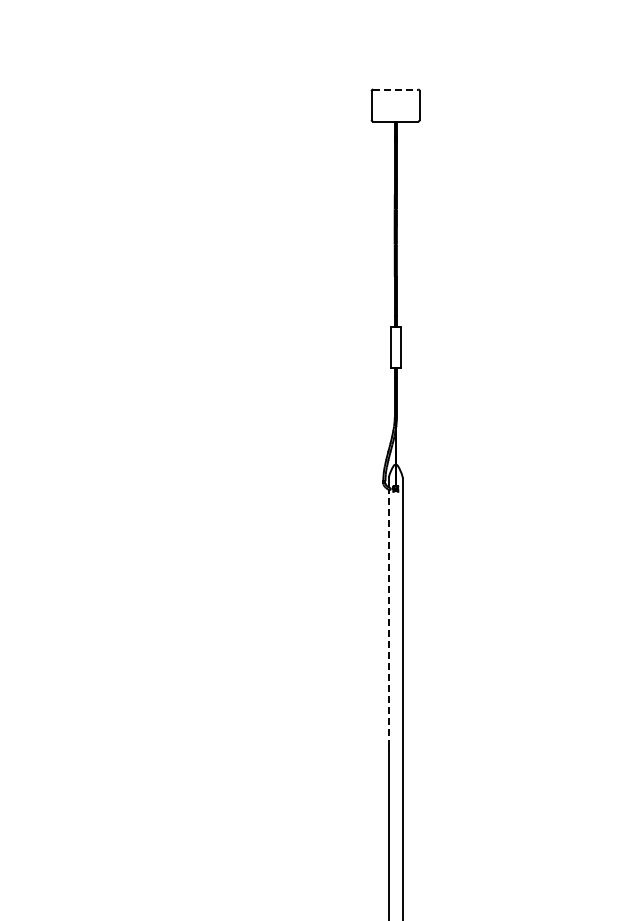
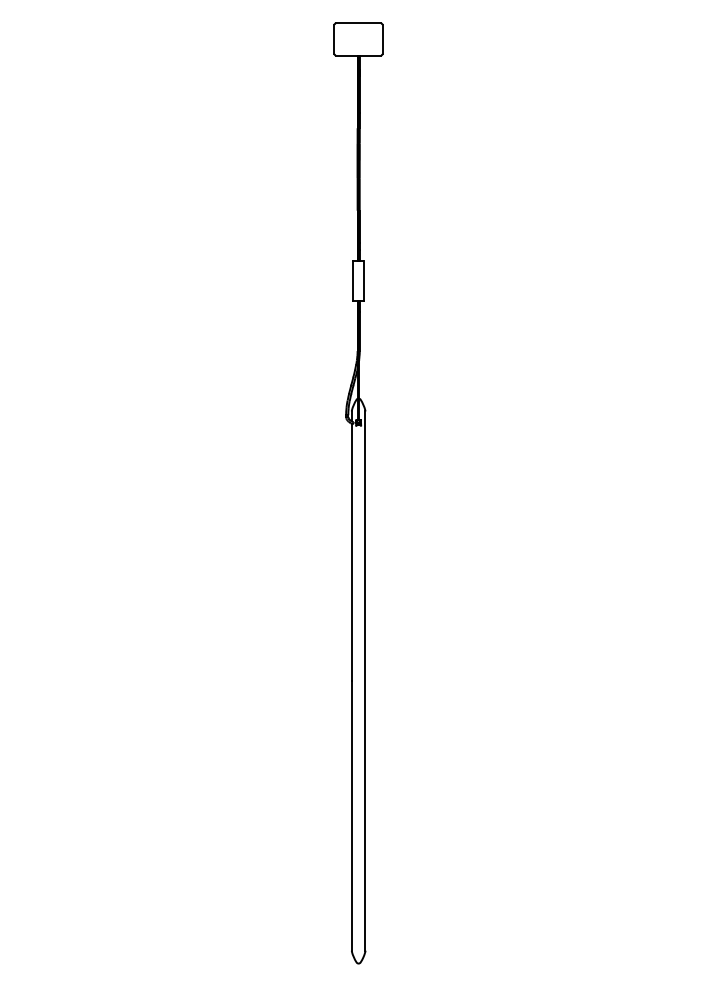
line: (396, 89) -> (359, 23), dashed -> solid
line: (388, 618) -> (351, 552), dashed -> solid

